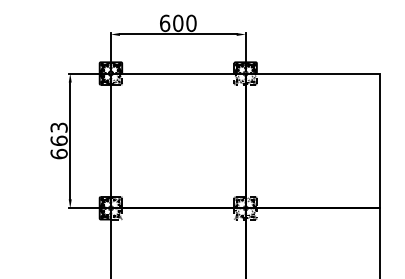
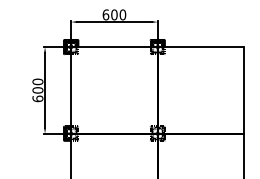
text: (58, 133) -> (37, 85), 663 -> 600

